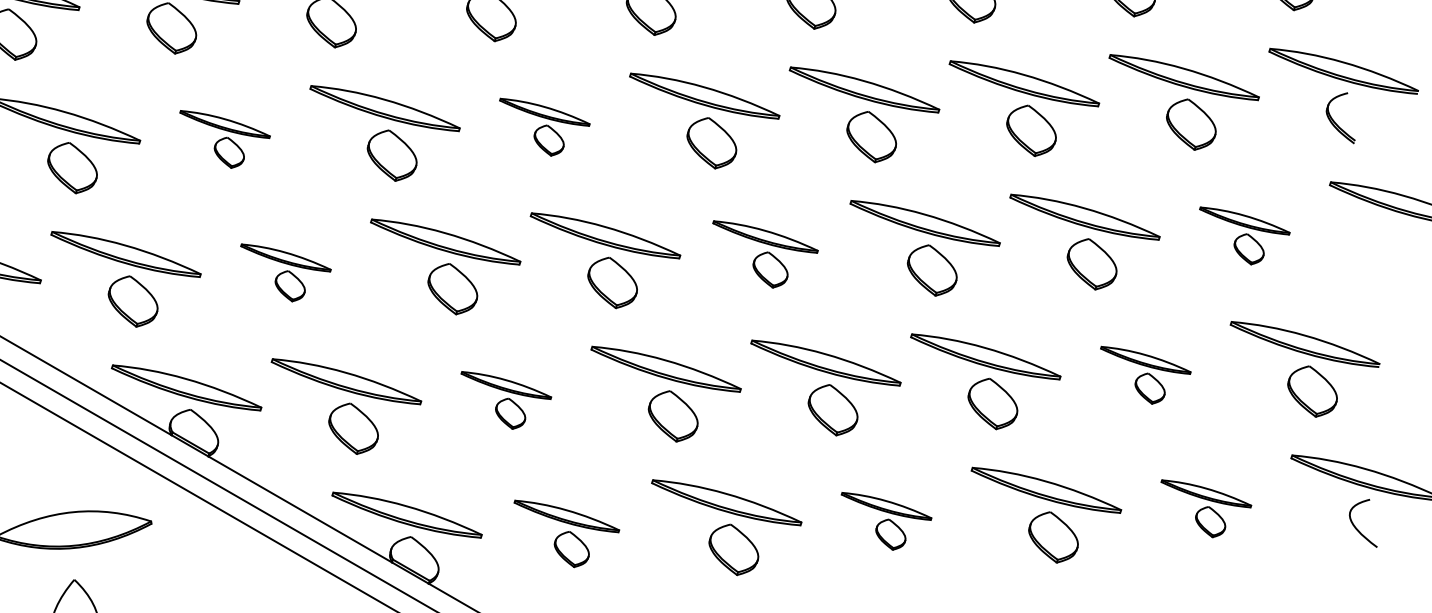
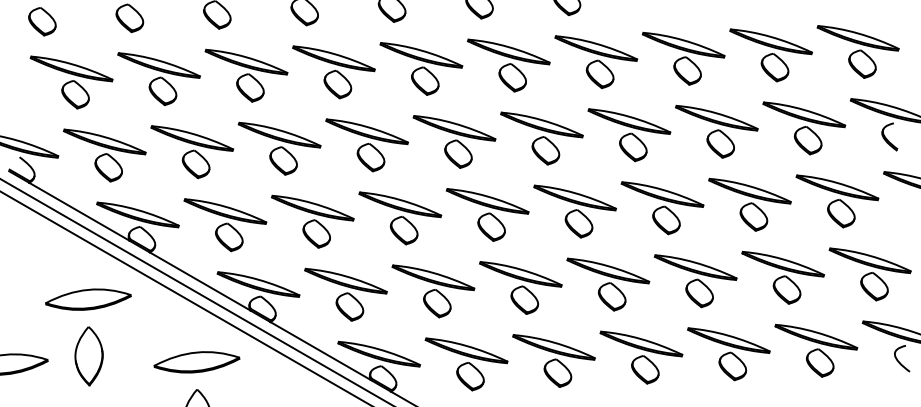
part: (544, 126) -> (454, 141), size x1.67
part: (224, 139) -> (279, 148), size x1.67
part: (1244, 236) -> (837, 201), size x1.67
part: (765, 254) -> (575, 211), size x1.43
part: (285, 272) -> (312, 221), size x1.67
part: (1146, 374) -> (783, 277), size x1.67
part: (506, 400) -> (433, 291), size x1.67
part: (1206, 508) -> (816, 350), size x1.67
part: (886, 521) -> (641, 357), size x1.67
part: (566, 534) -> (466, 364), size x1.43

